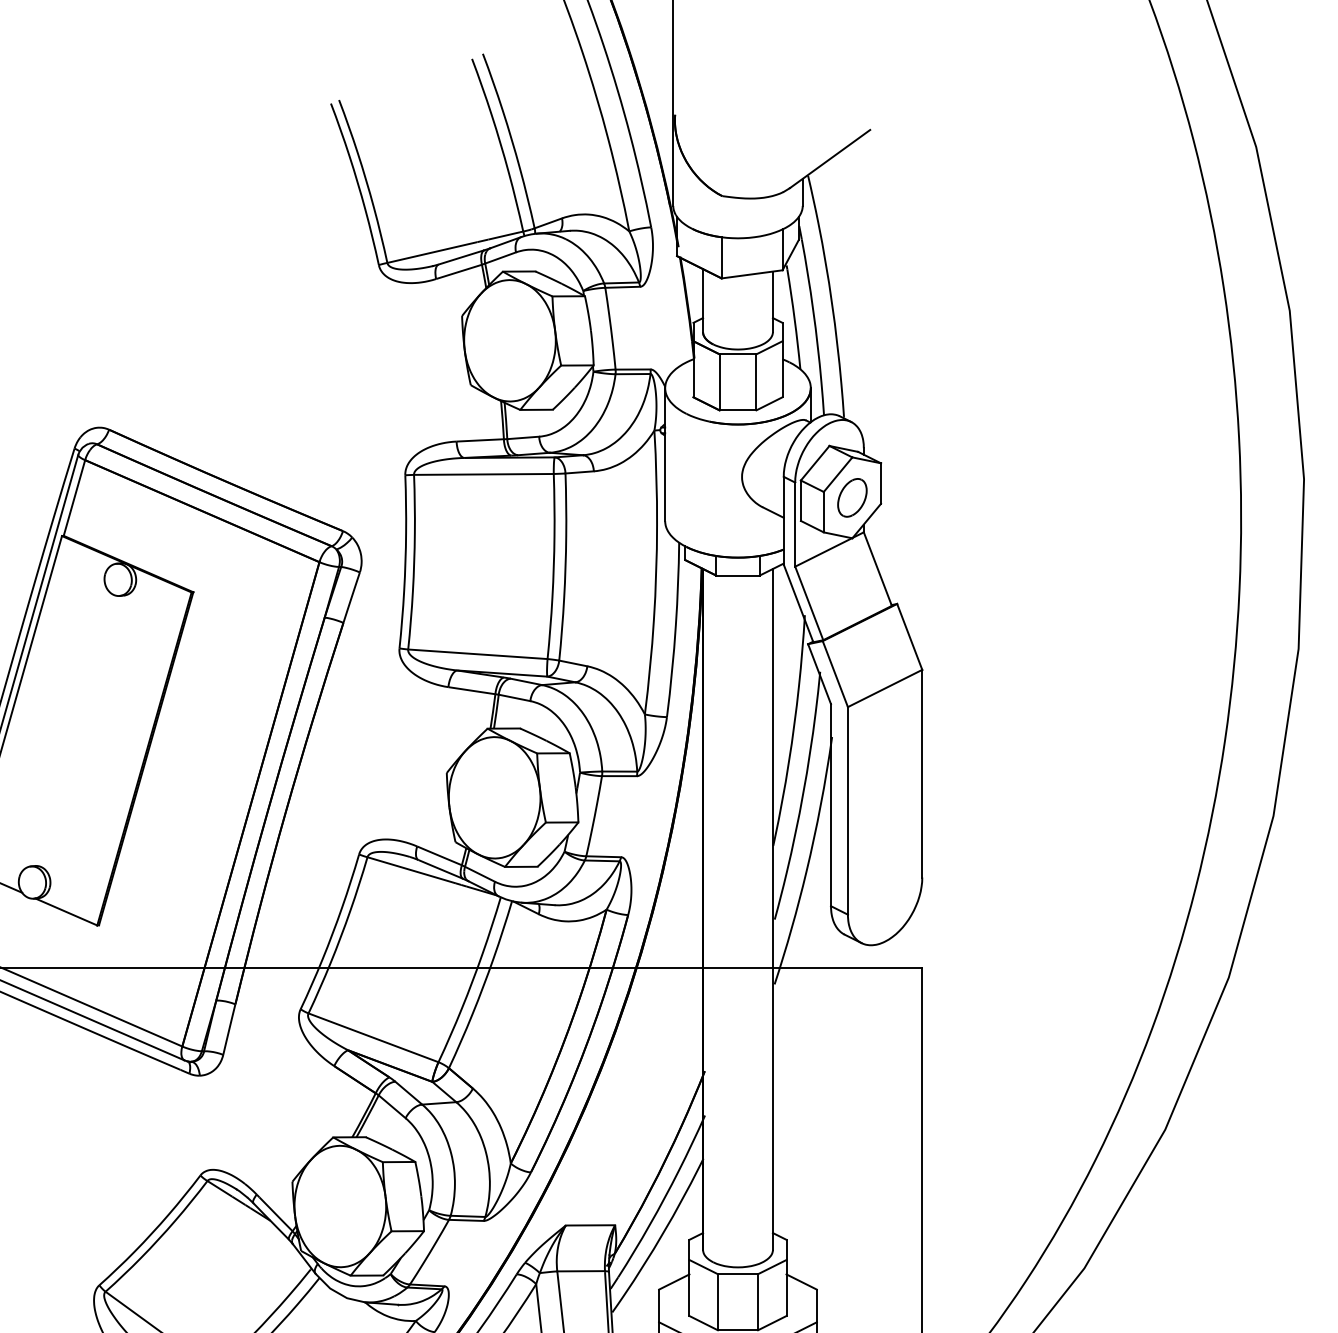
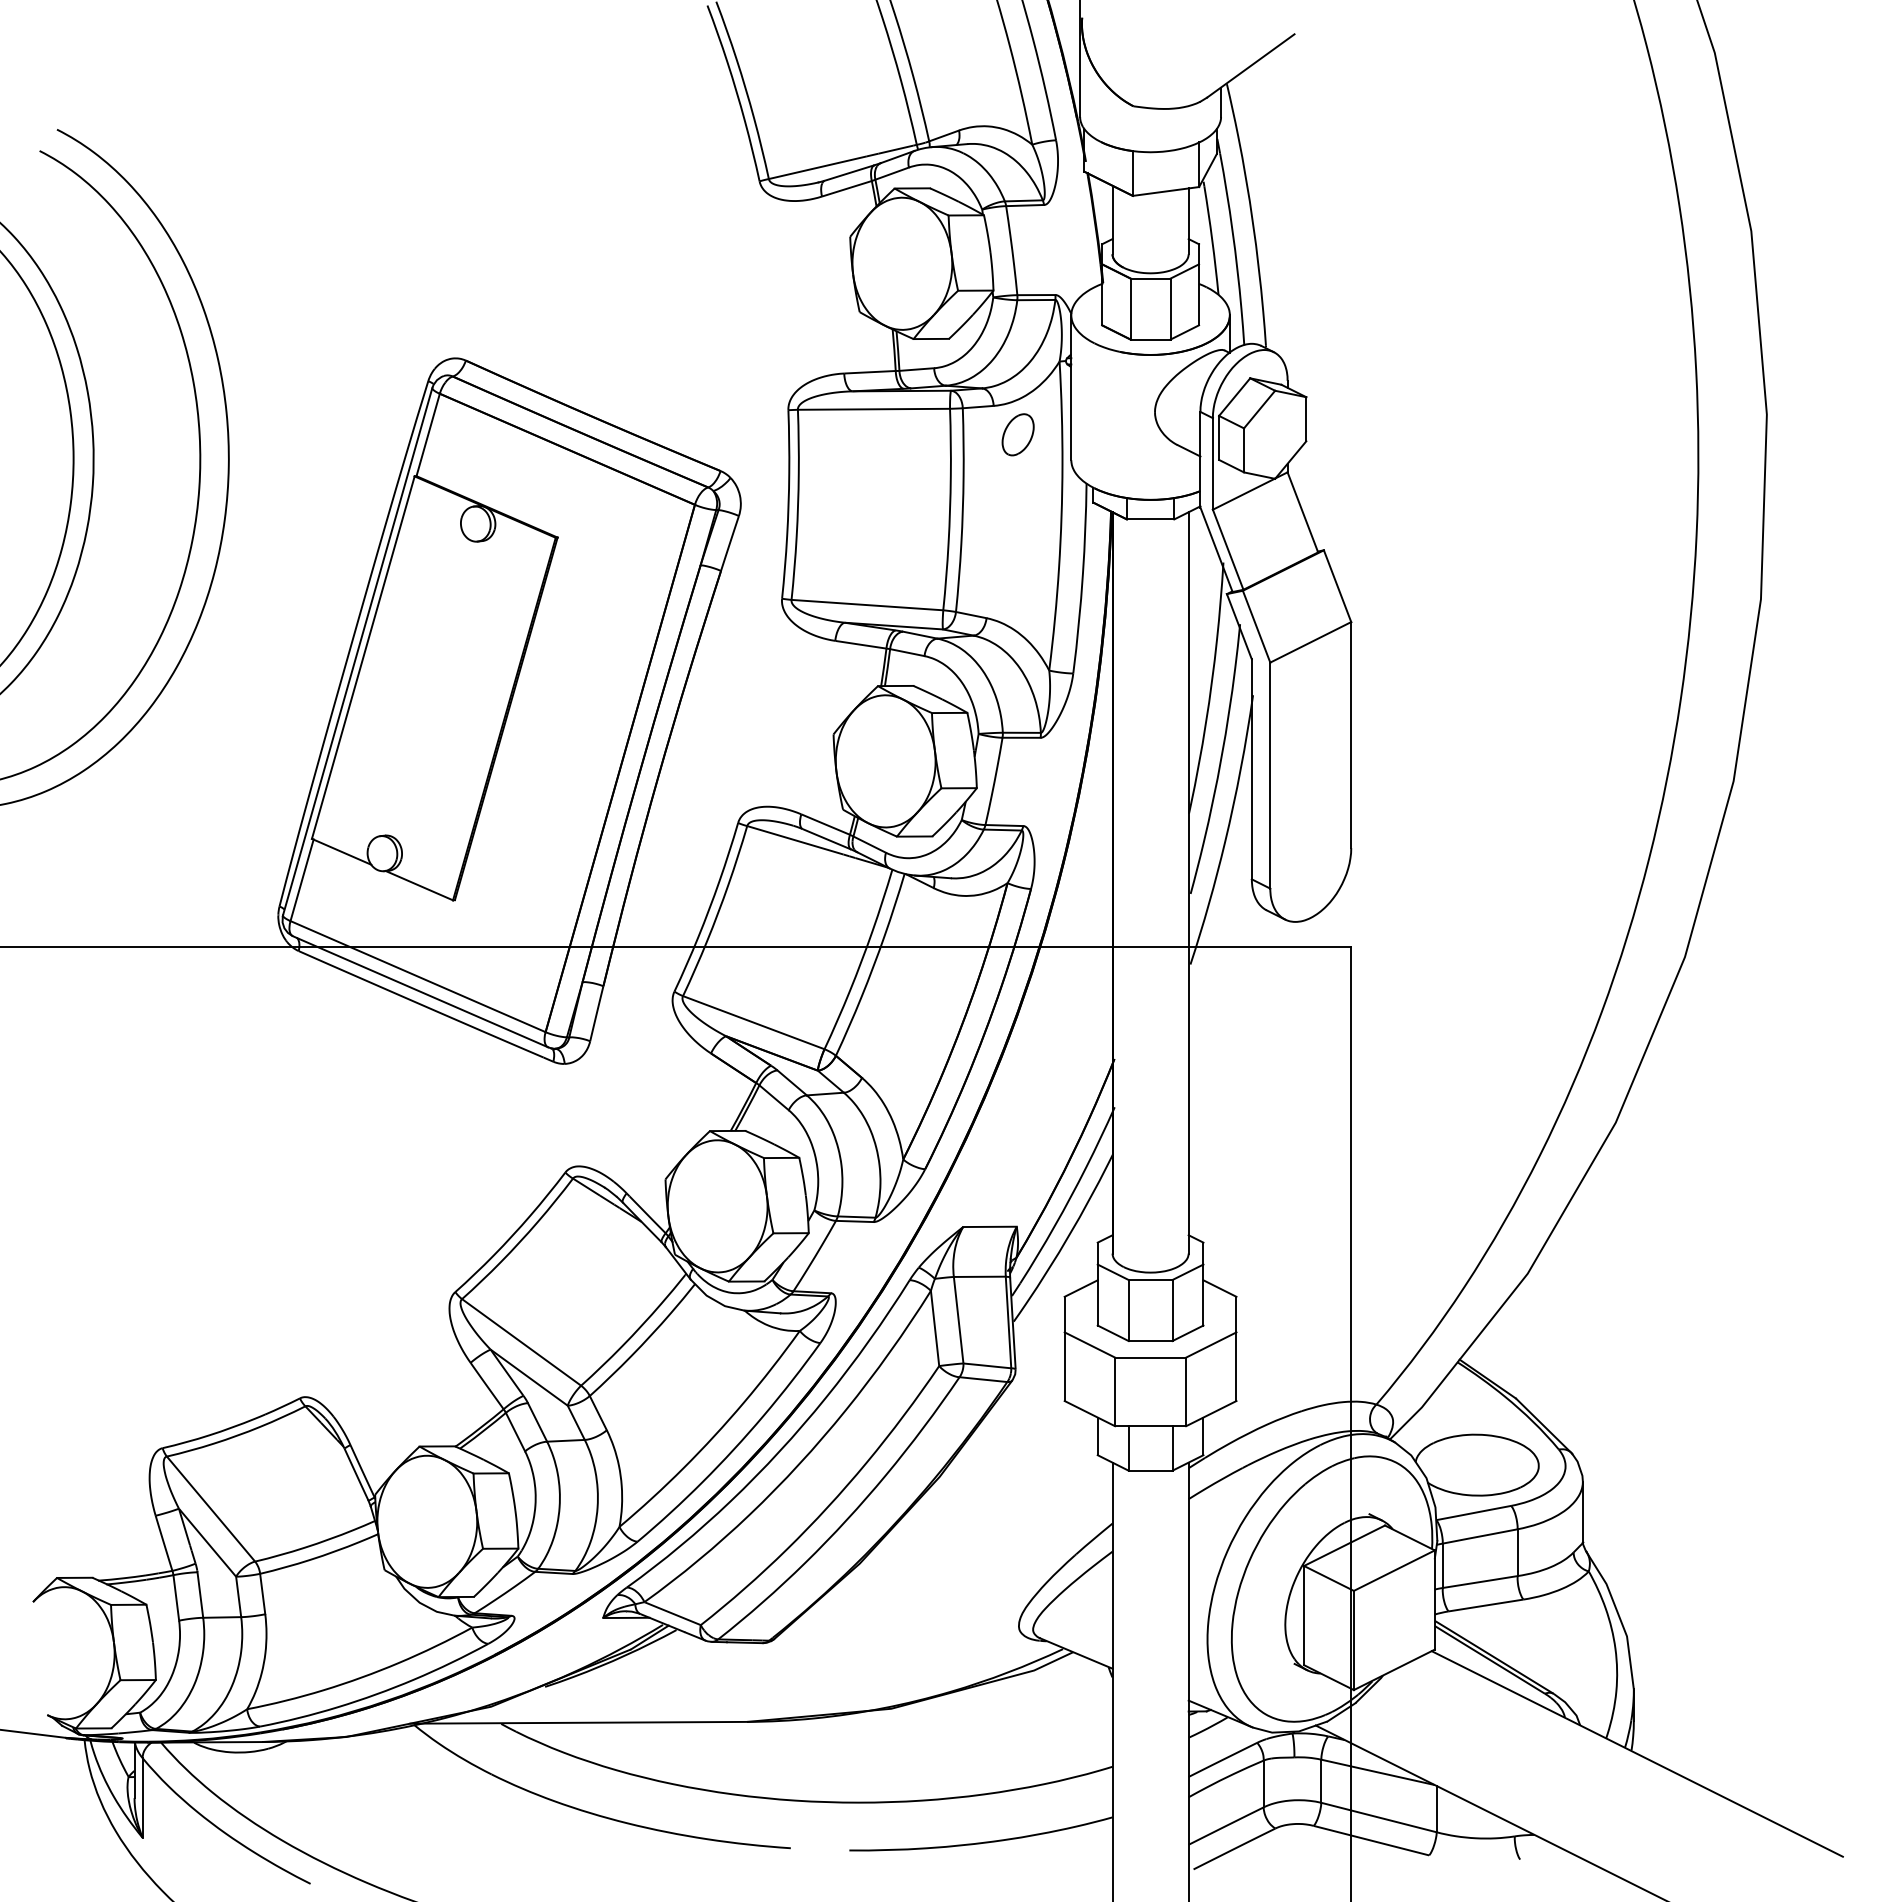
part: (851, 497) -> (1017, 434), moved

